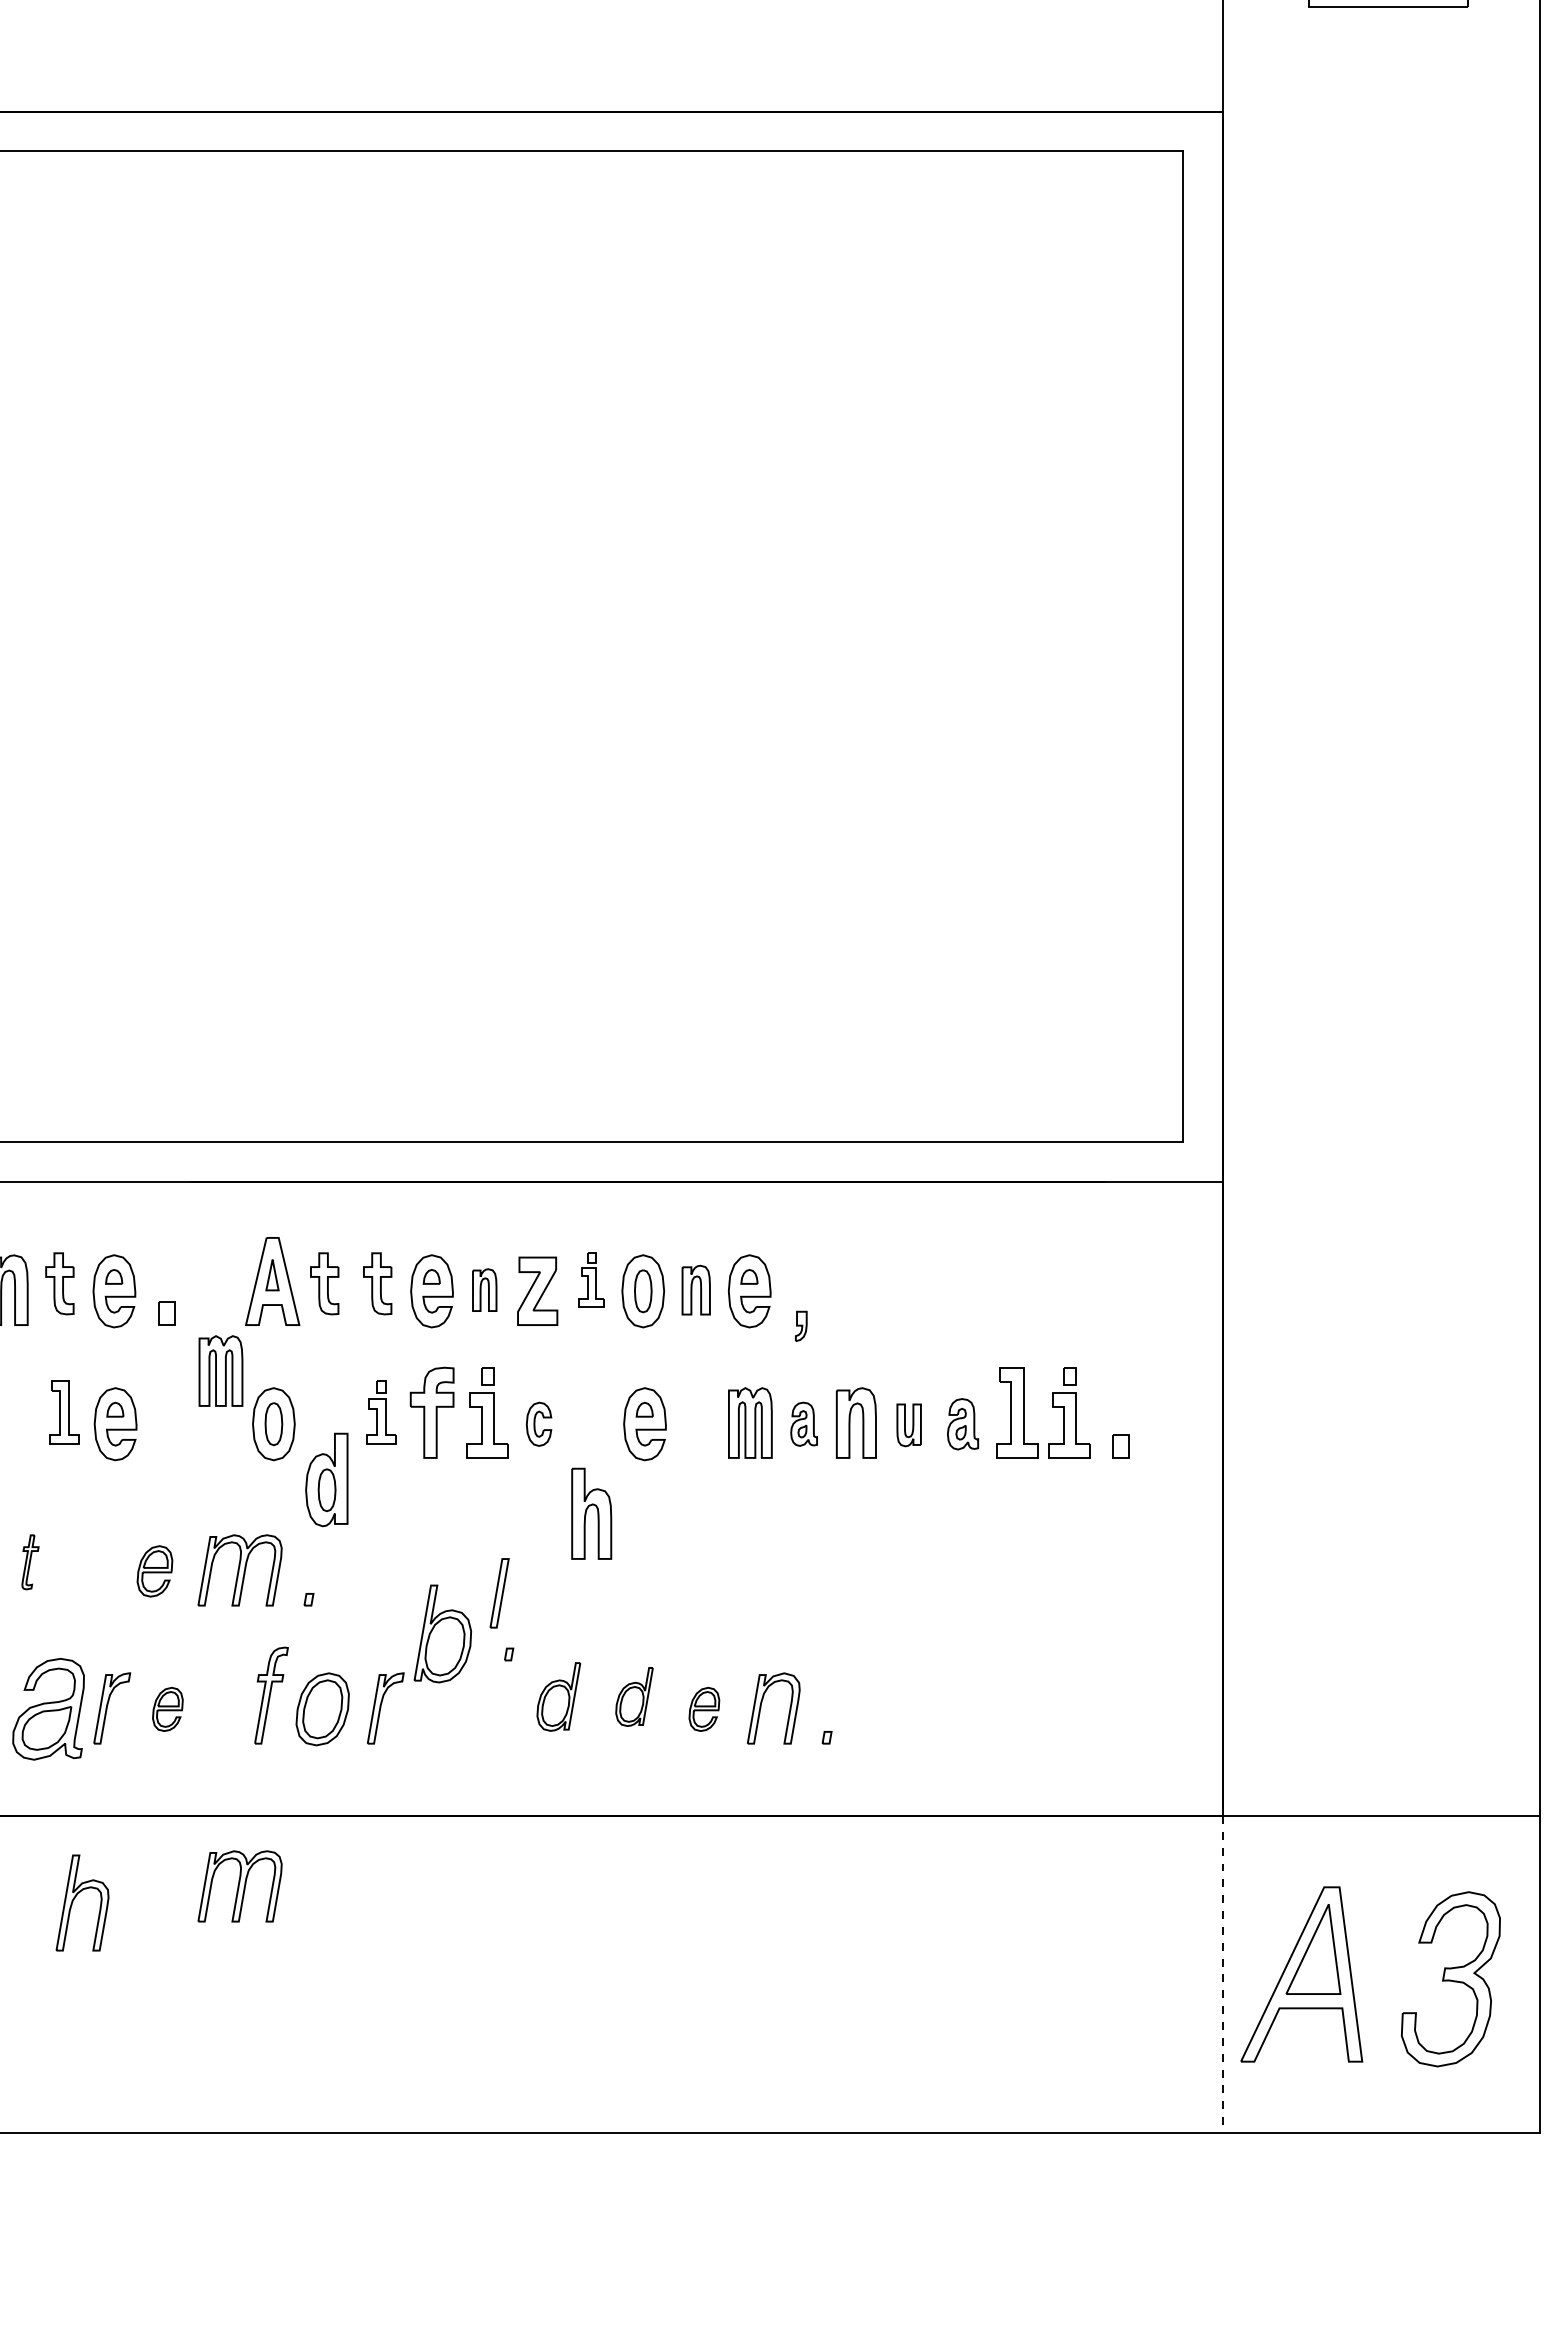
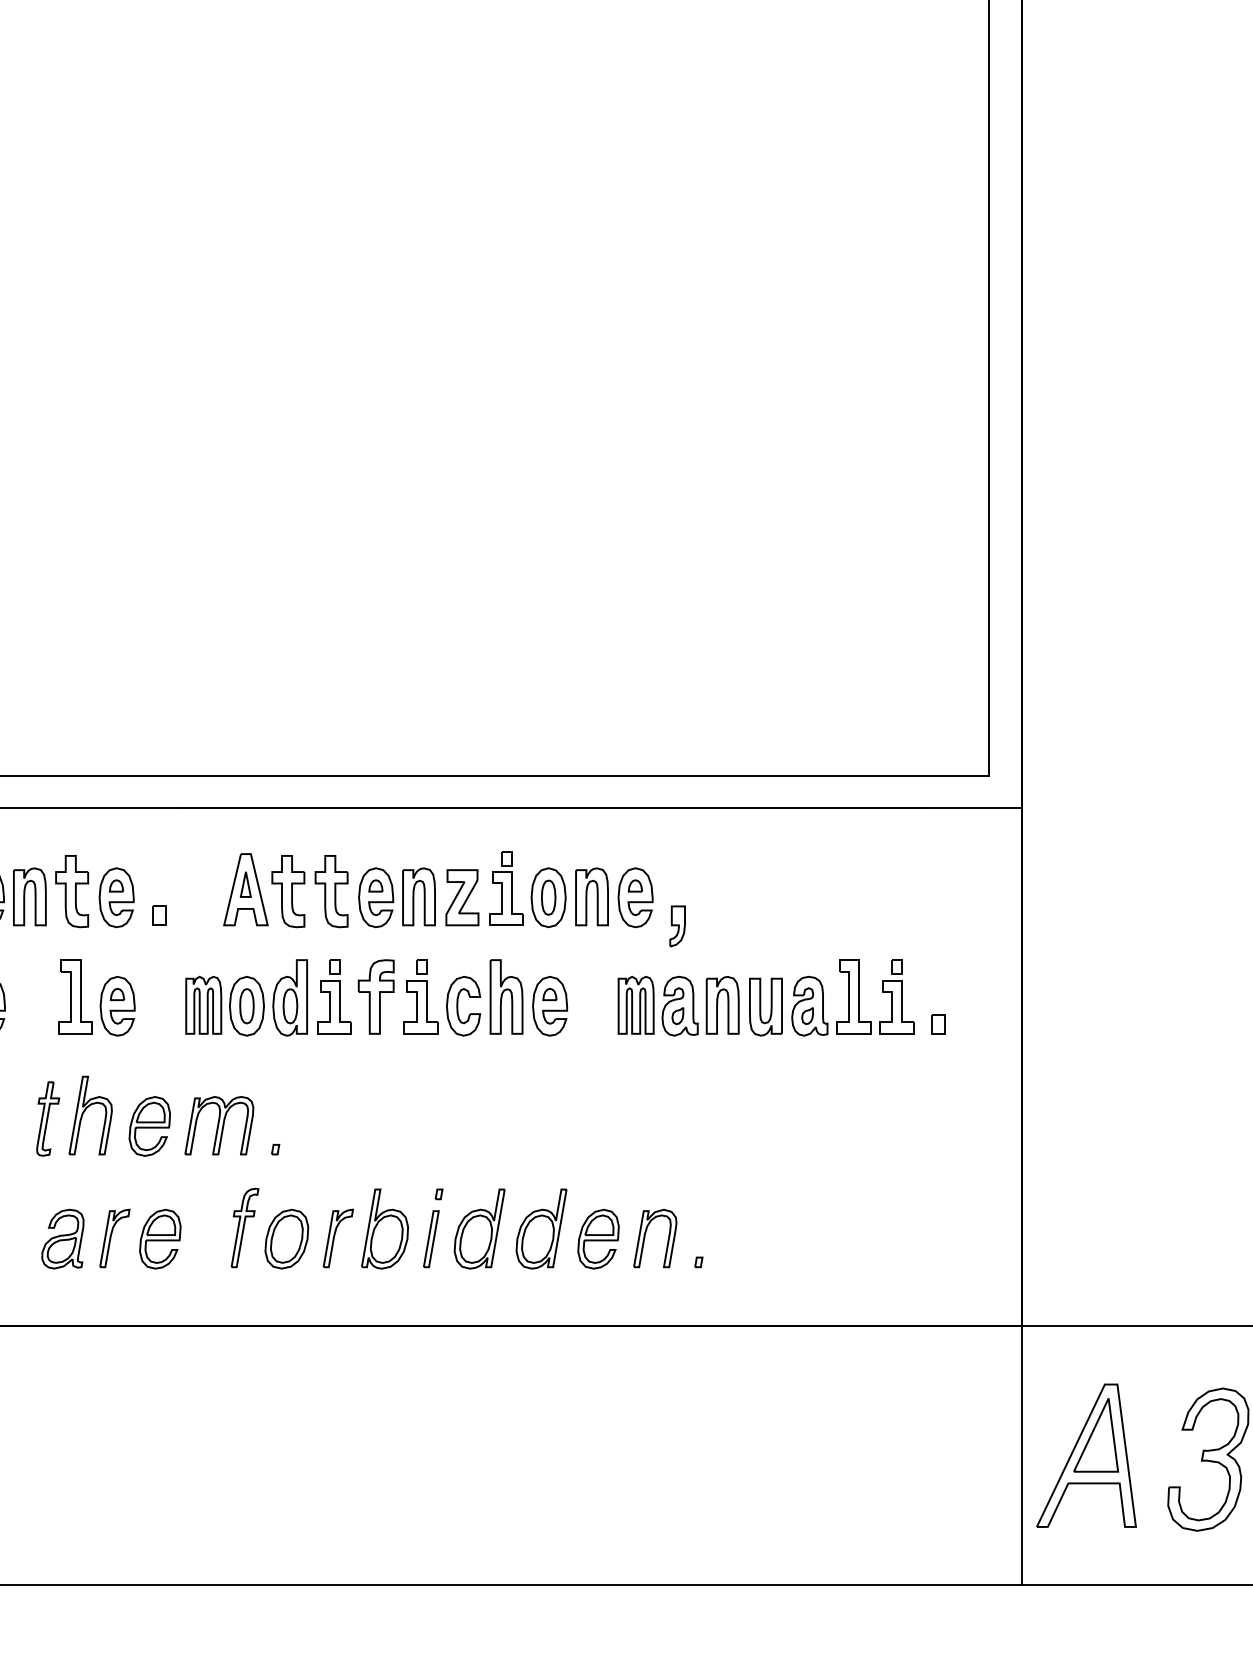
part: (591, 1279) -> (506, 888), size x1.67
part: (59, 1283) -> (71, 891), size x1.43
part: (324, 1283) -> (288, 891), size x1.43
part: (377, 1283) -> (331, 891), size x1.43
part: (484, 1289) -> (418, 896), size x1.67
part: (695, 1289) -> (591, 896), size x1.43
part: (801, 1326) -> (677, 926), size x1.67
part: (220, 1370) -> (203, 1004), moved
part: (64, 1412) -> (75, 996), size x1.43
part: (381, 1412) -> (334, 996), size x1.43
part: (538, 1424) -> (463, 1006), size x1.67
part: (803, 1424) -> (679, 1006), size x1.67
part: (962, 1424) -> (809, 1006), size x1.43
part: (908, 1425) -> (765, 1007), size x1.67
part: (326, 1479) -> (289, 997), moved
part: (591, 1513) -> (506, 996), moved
part: (30, 1562) -> (48, 1119), size x1.67
part: (154, 1571) -> (149, 1126), size x1.43
part: (499, 1593) -> (431, 1239), moved
part: (442, 1633) -> (384, 1228), moved
part: (558, 1696) -> (479, 1228), size x1.43
part: (634, 1696) -> (541, 1228), size x1.67
part: (48, 1709) -> (62, 1239), size x0.71
part: (167, 1709) -> (160, 1239), size x1.67
part: (704, 1709) -> (598, 1239), size x1.67
part: (239, 1886) -> (218, 1383), removed
part: (75, 1898) -> (84, 1111), moved
line: (1222, 1974) -> (1021, 1455), dashed -> solid

